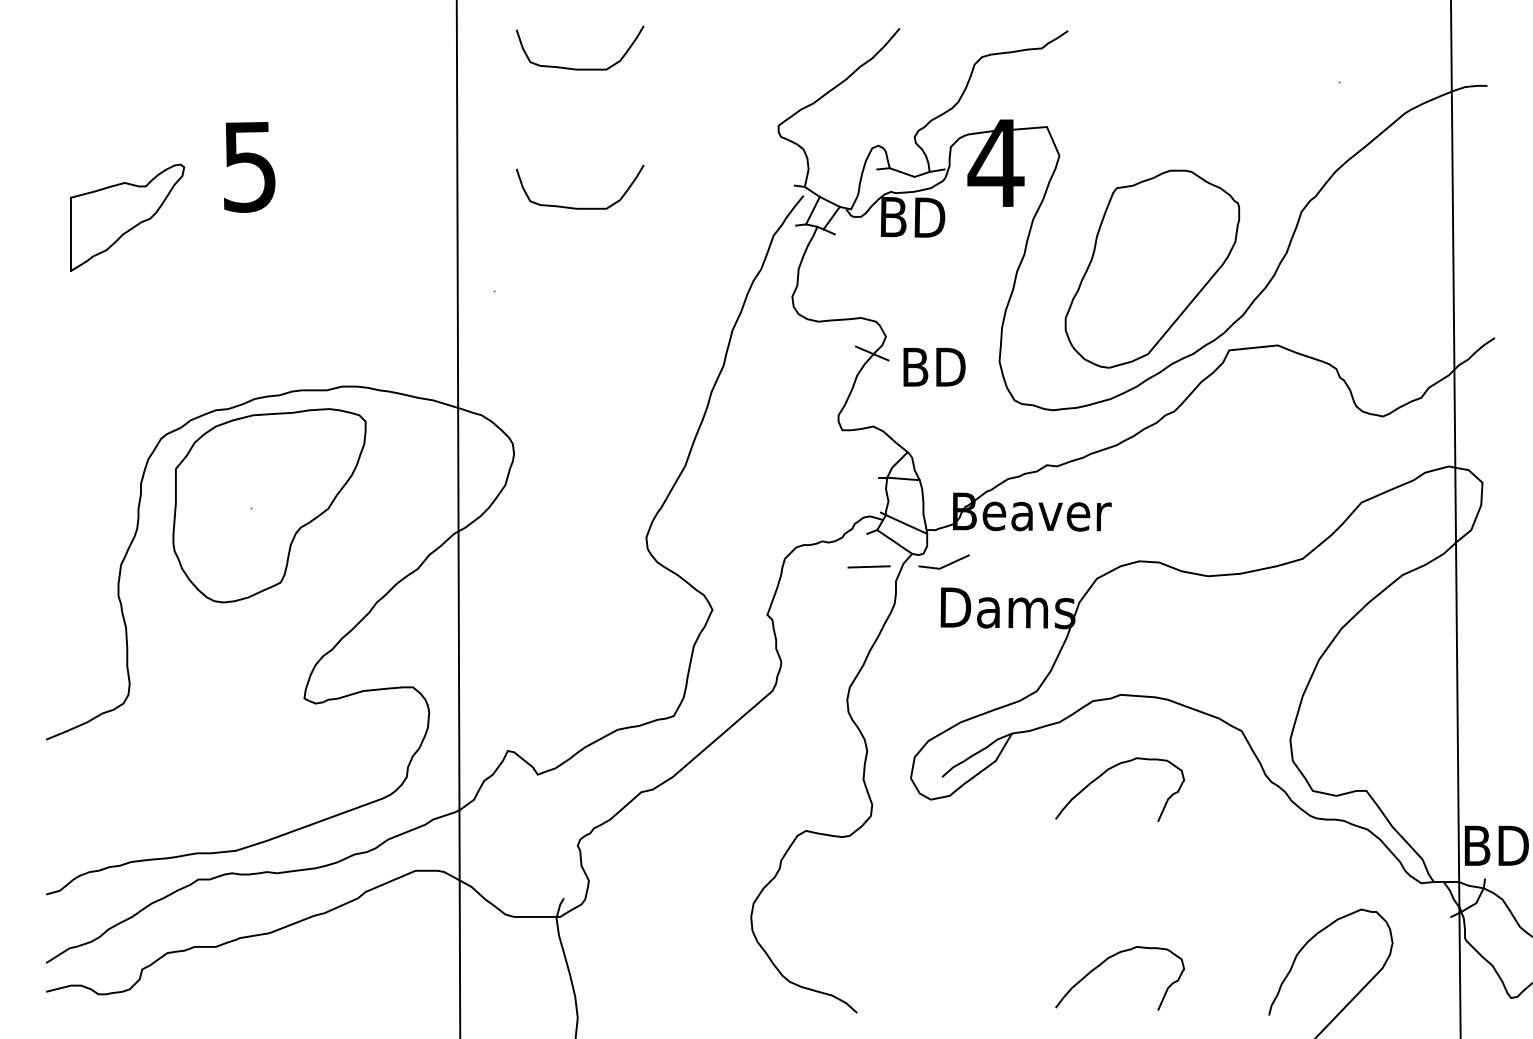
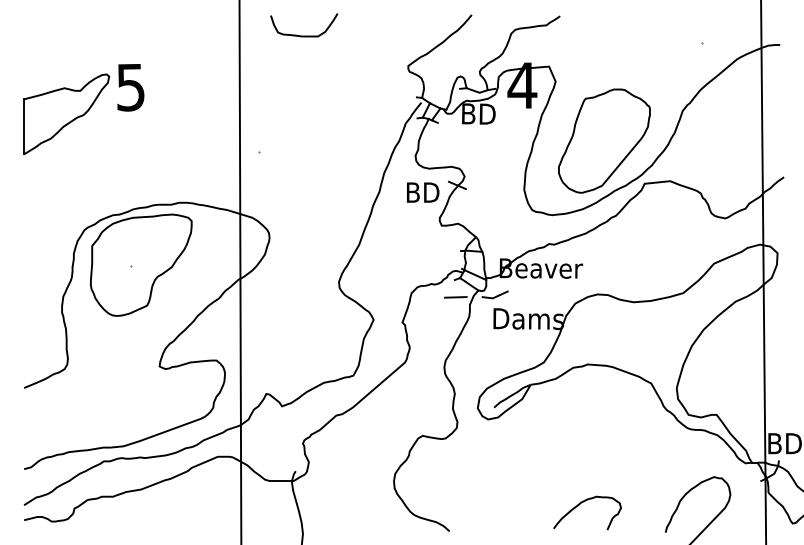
curve: (580, 206) -> (304, 108), removed
part: (126, 216) -> (66, 113), size x1.43
text: (935, 366) -> (423, 192), moved
curve: (1106, 773) -> (580, 405), removed

